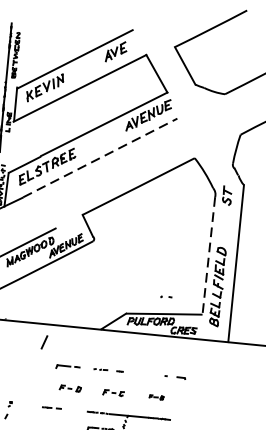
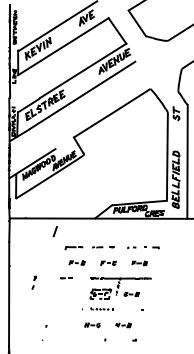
line: (101, 158) -> (83, 95), dashed -> solid
line: (208, 256) -> (167, 158), dashed -> solid
part: (166, 296) -> (131, 247), moved
part: (156, 397) -> (139, 263), size x1.43

